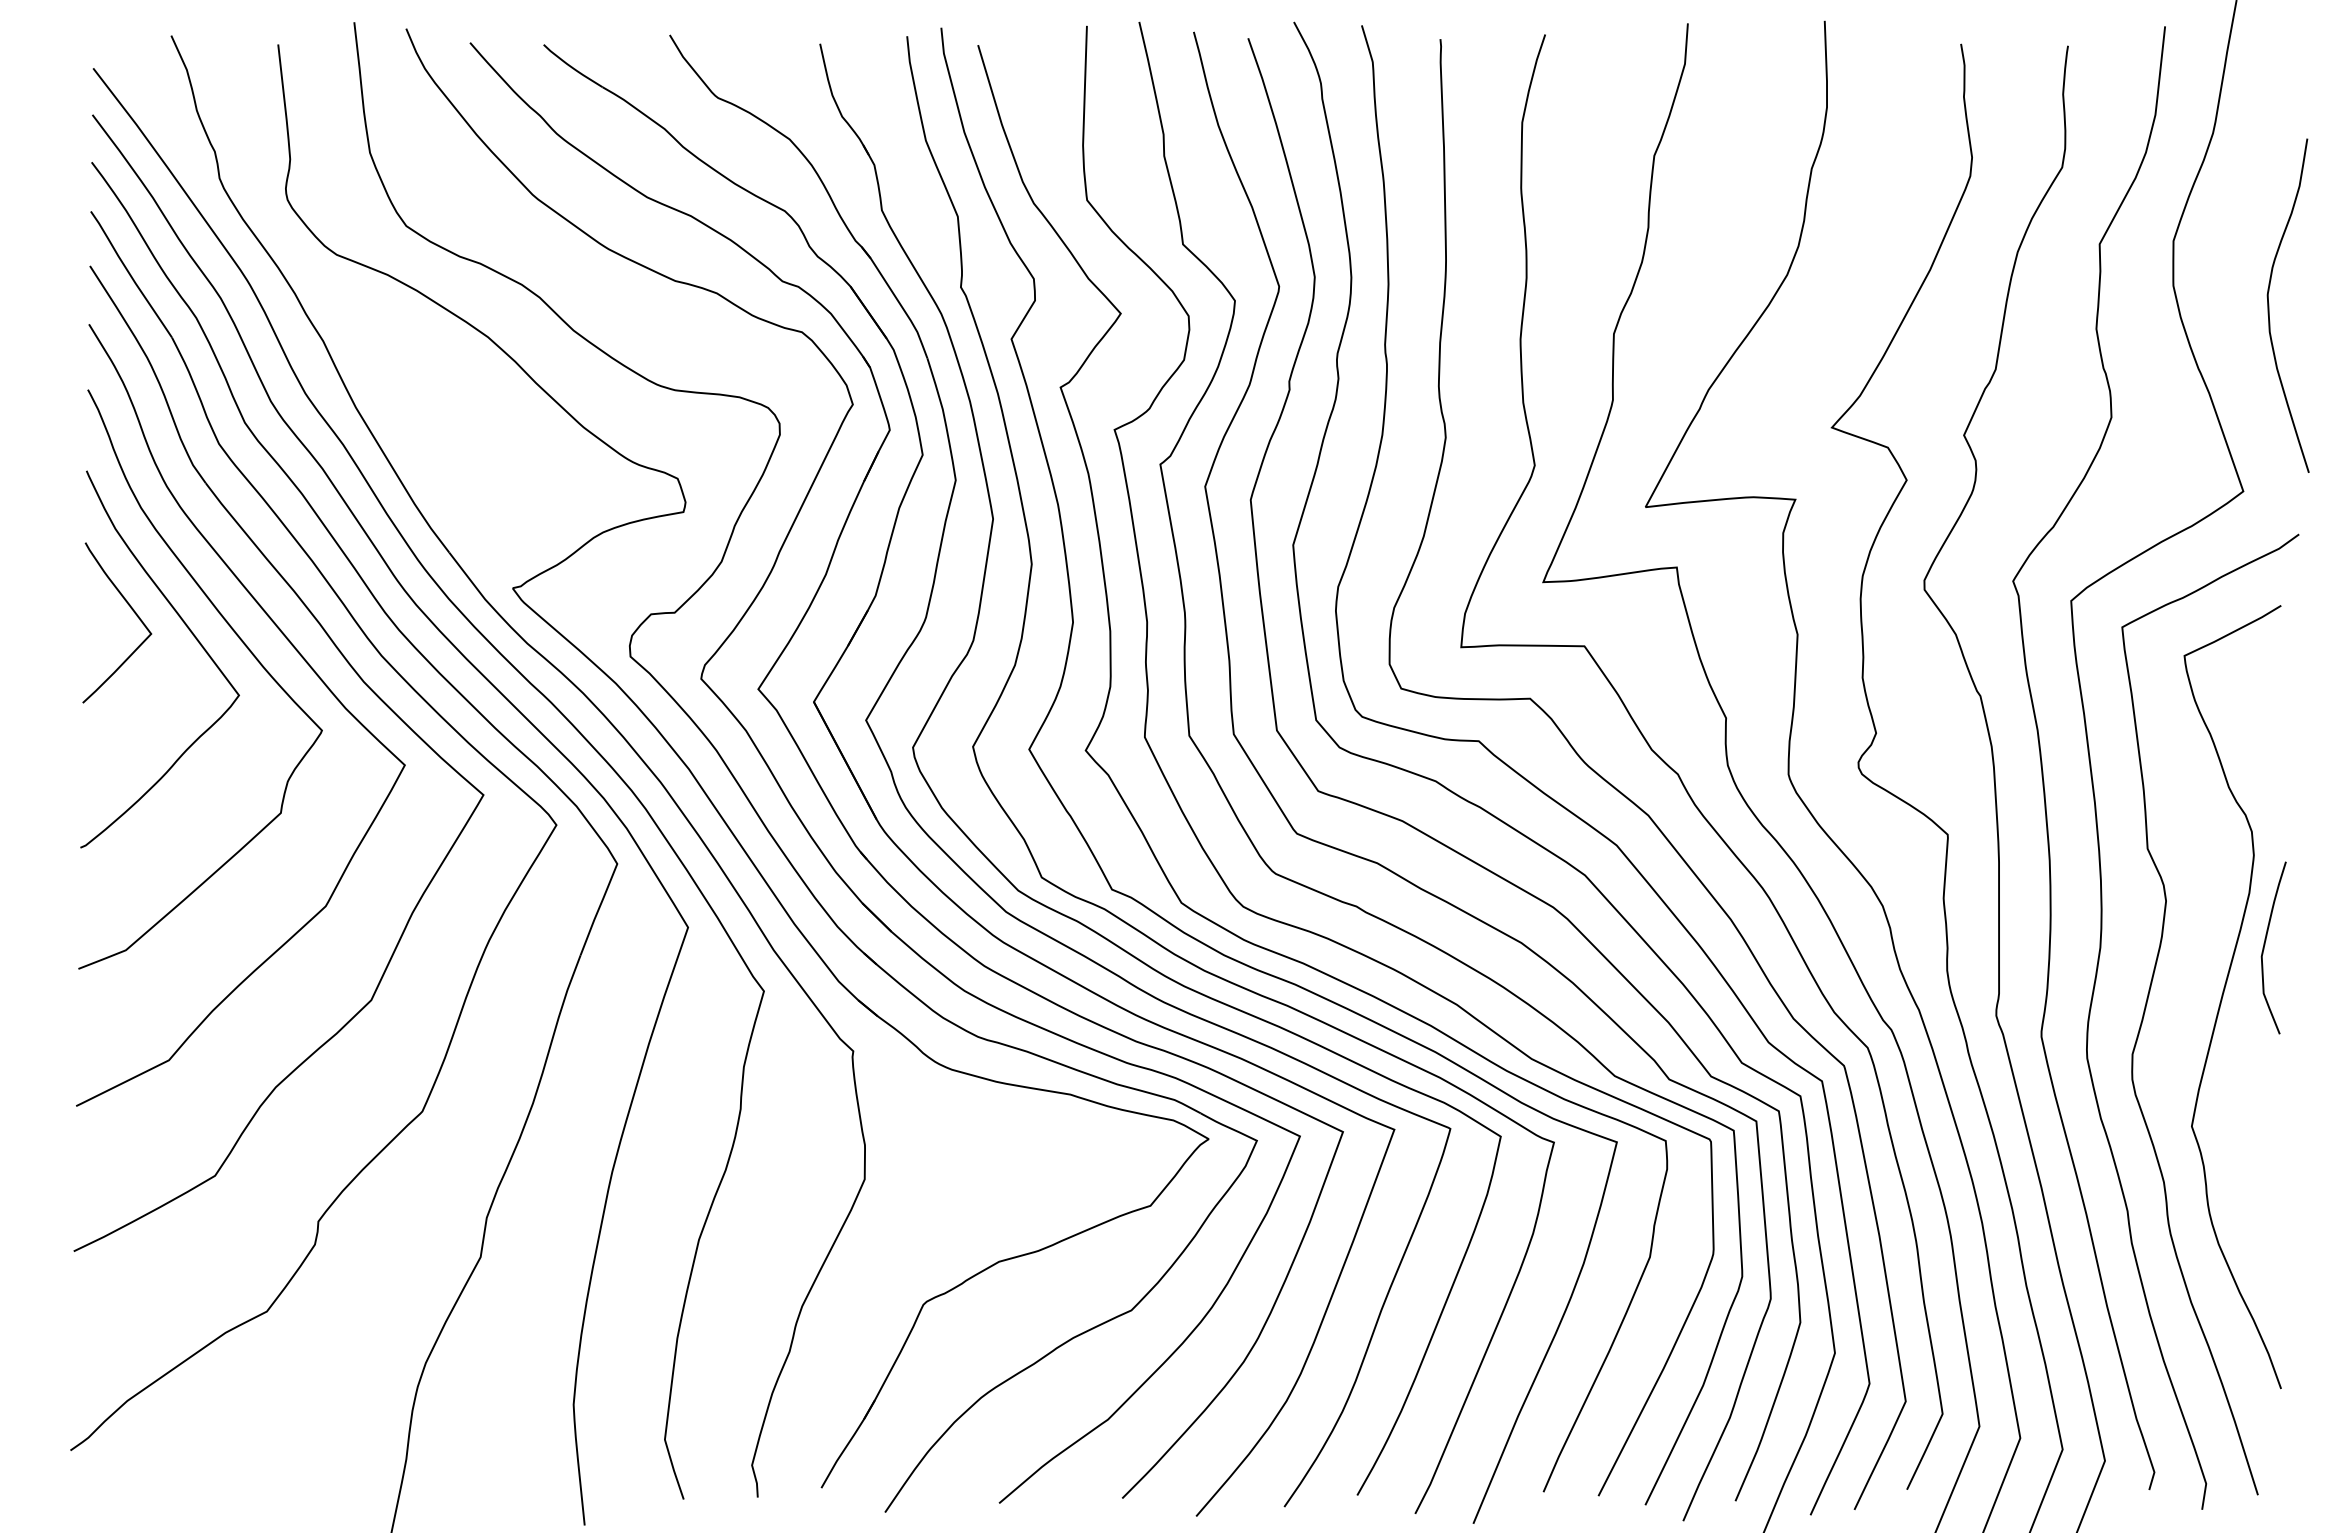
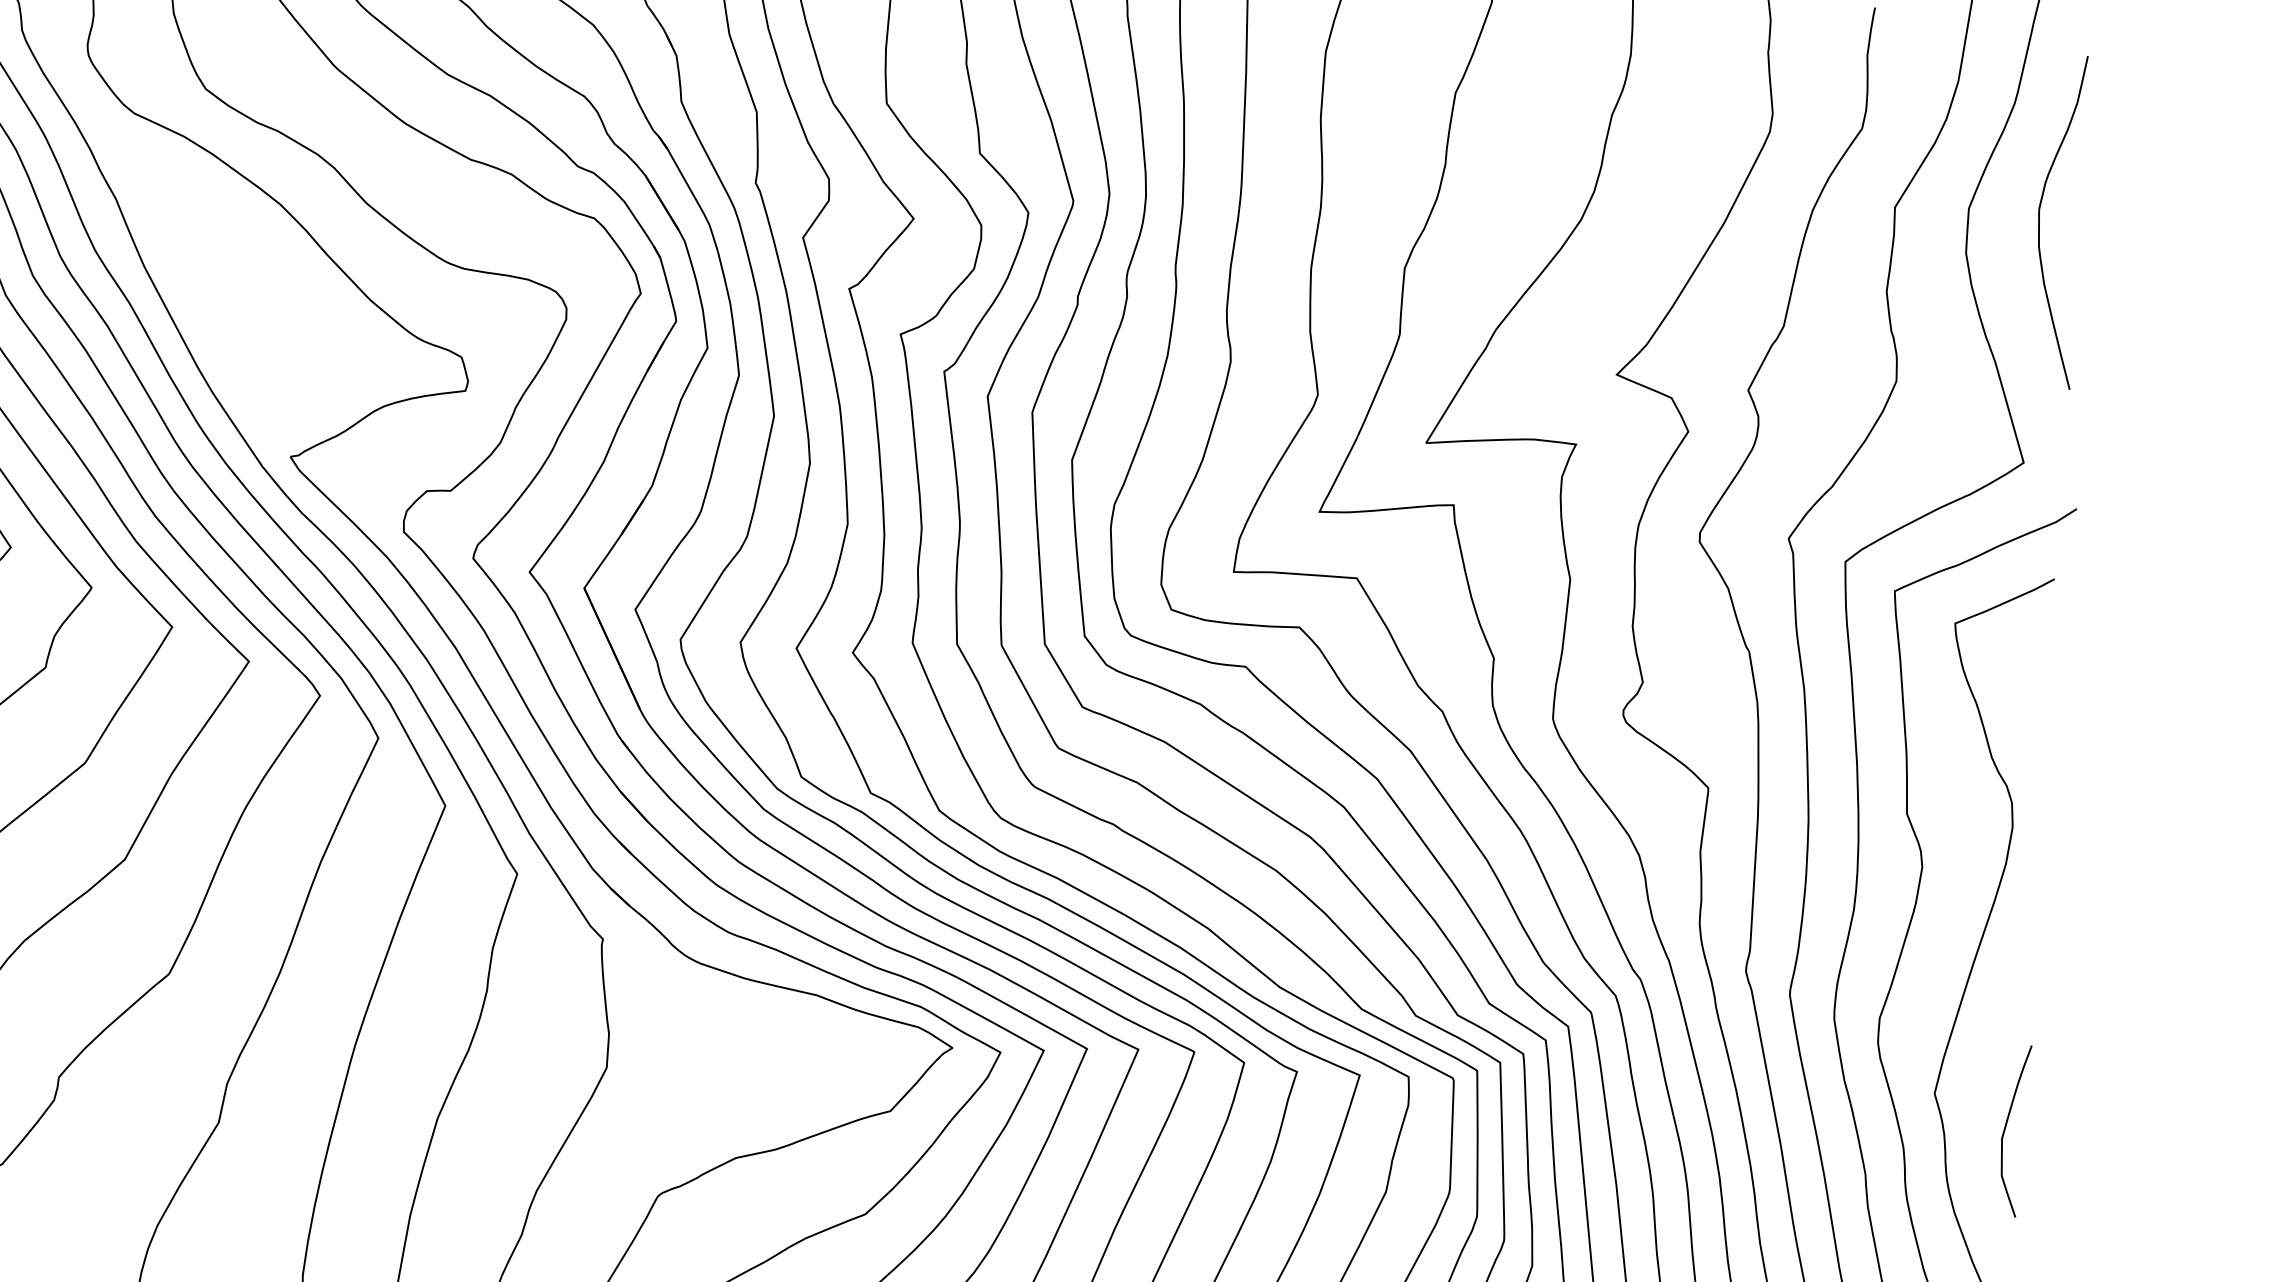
curve: (2269, 305) -> (2040, 220), moved
curve: (2265, 945) -> (2006, 1128), moved

